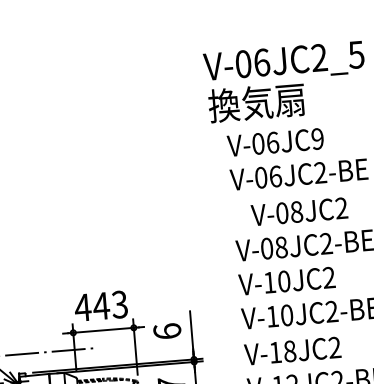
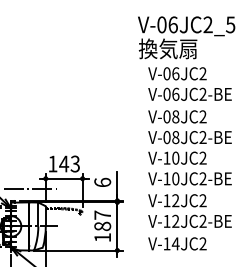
text: (316, 140) -> (202, 74), V-06JC9 -> V-06JC2
text: (299, 211) -> (177, 116), moved
text: (82, 306) -> (52, 163), 443 -> 143
text: (289, 351) -> (175, 200), V-18JC2 -> V-12JC2

